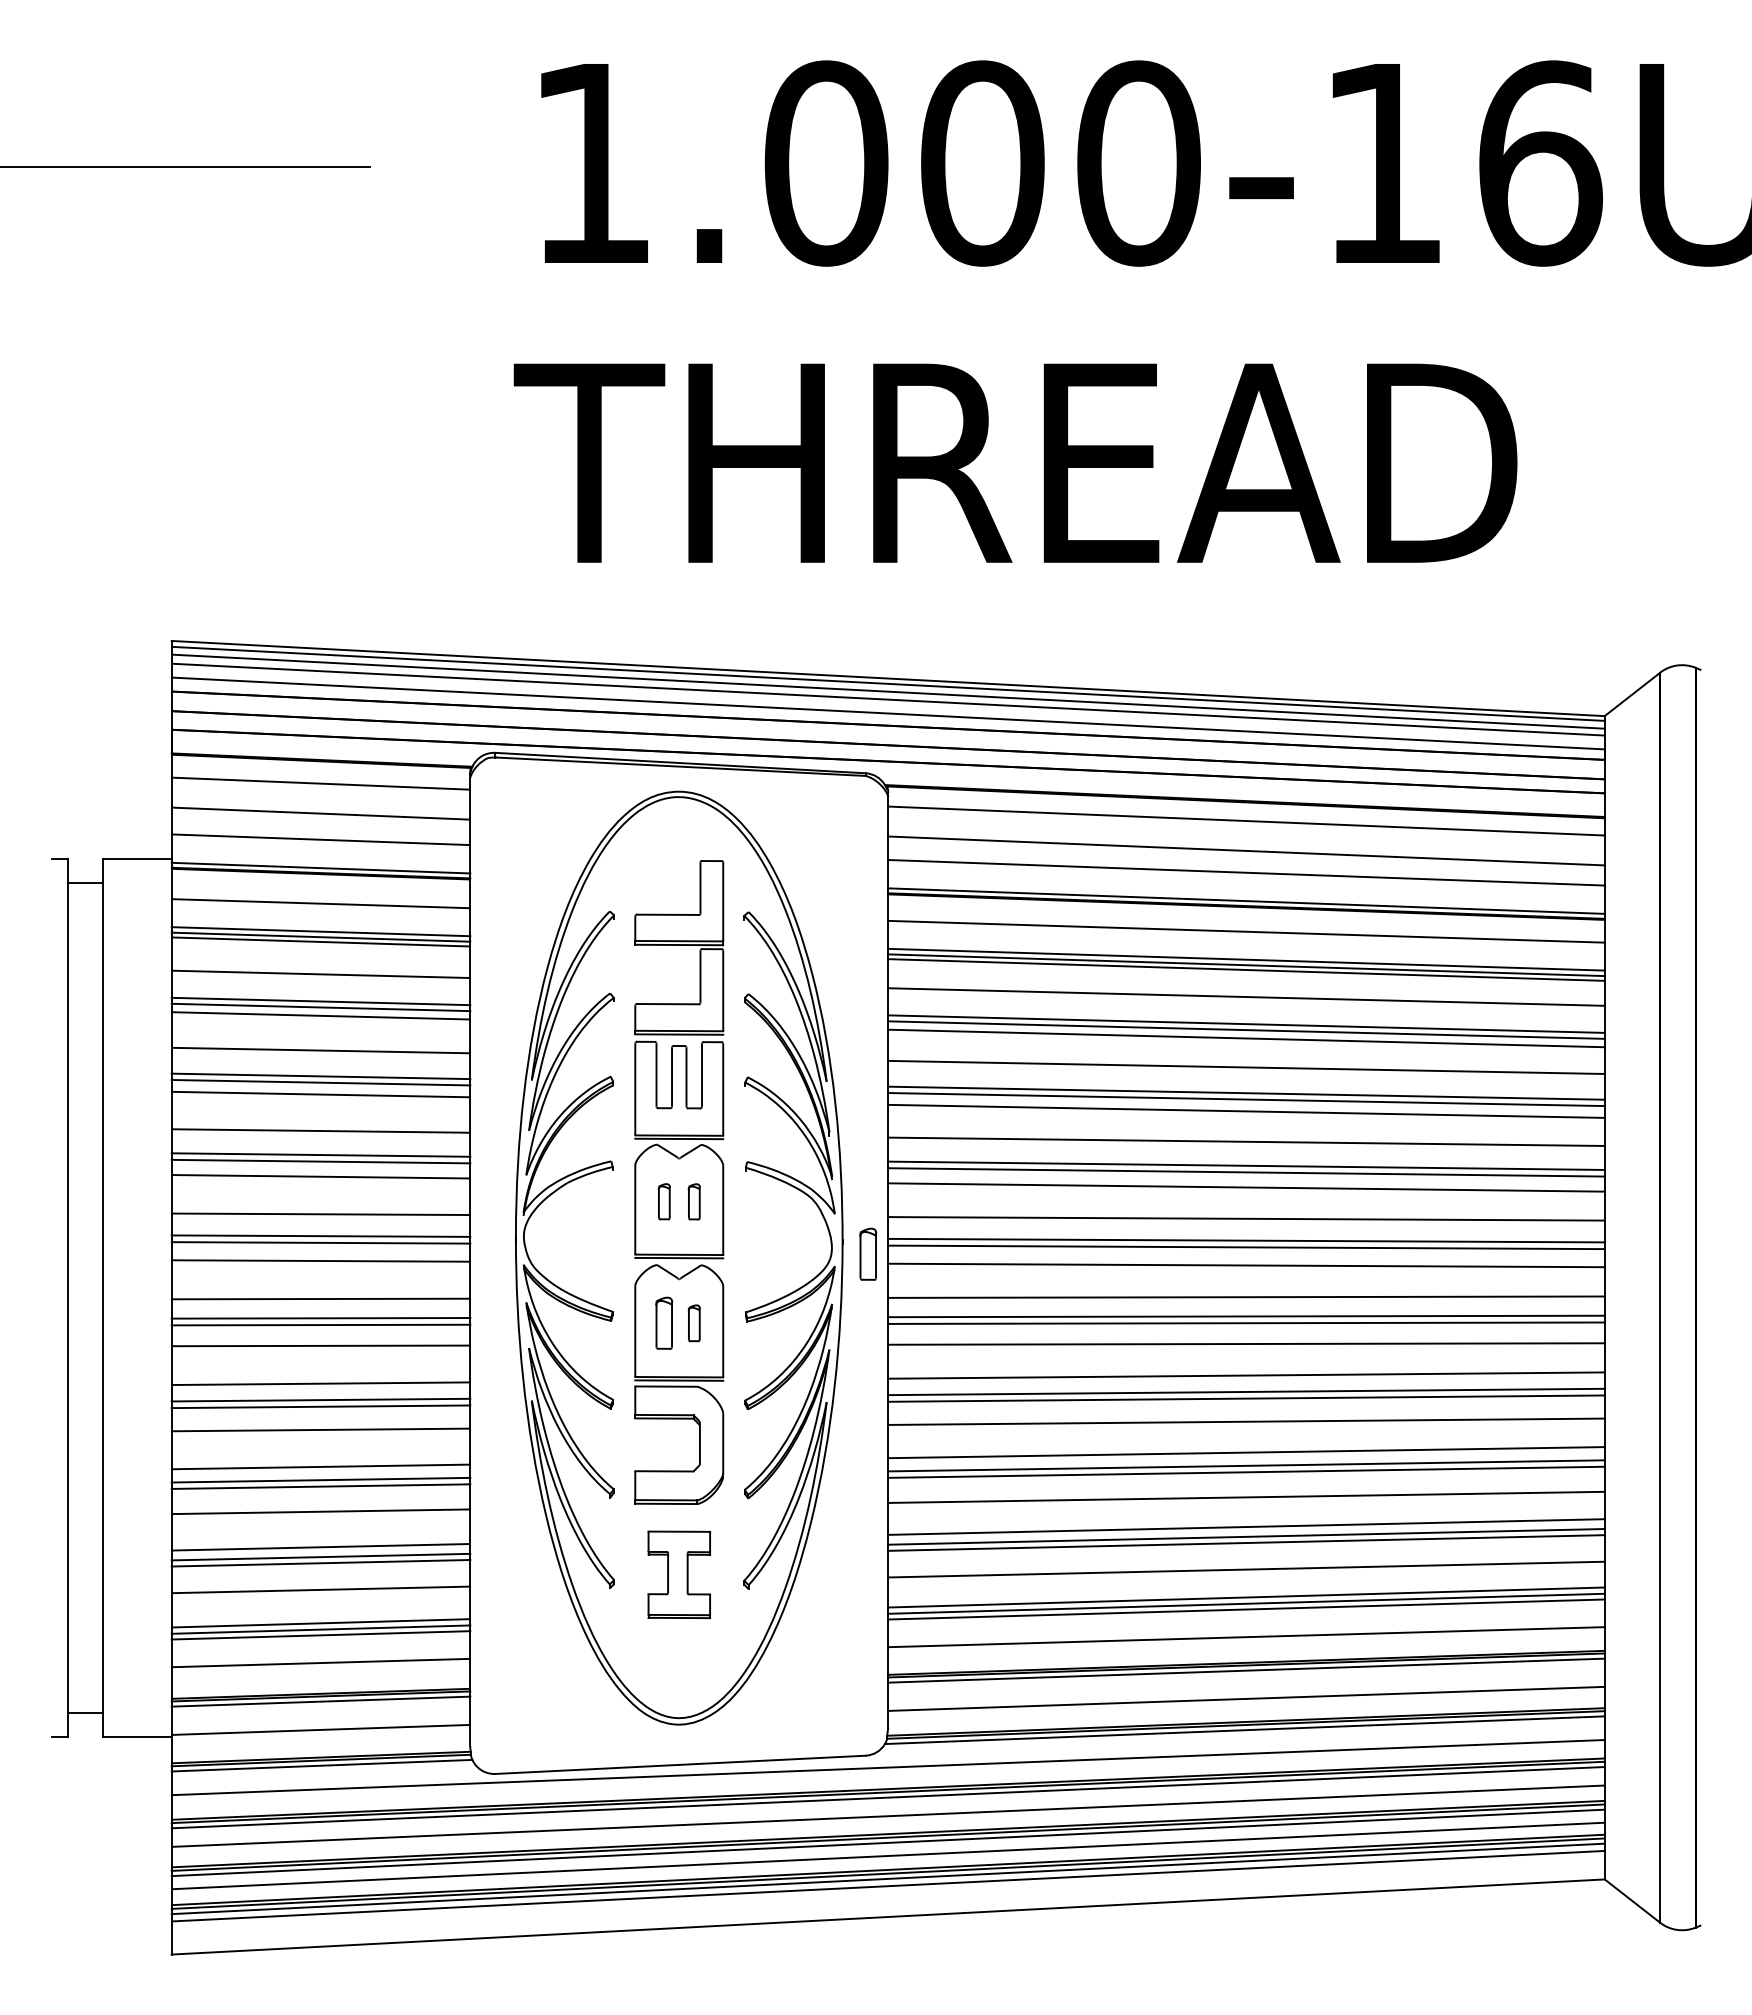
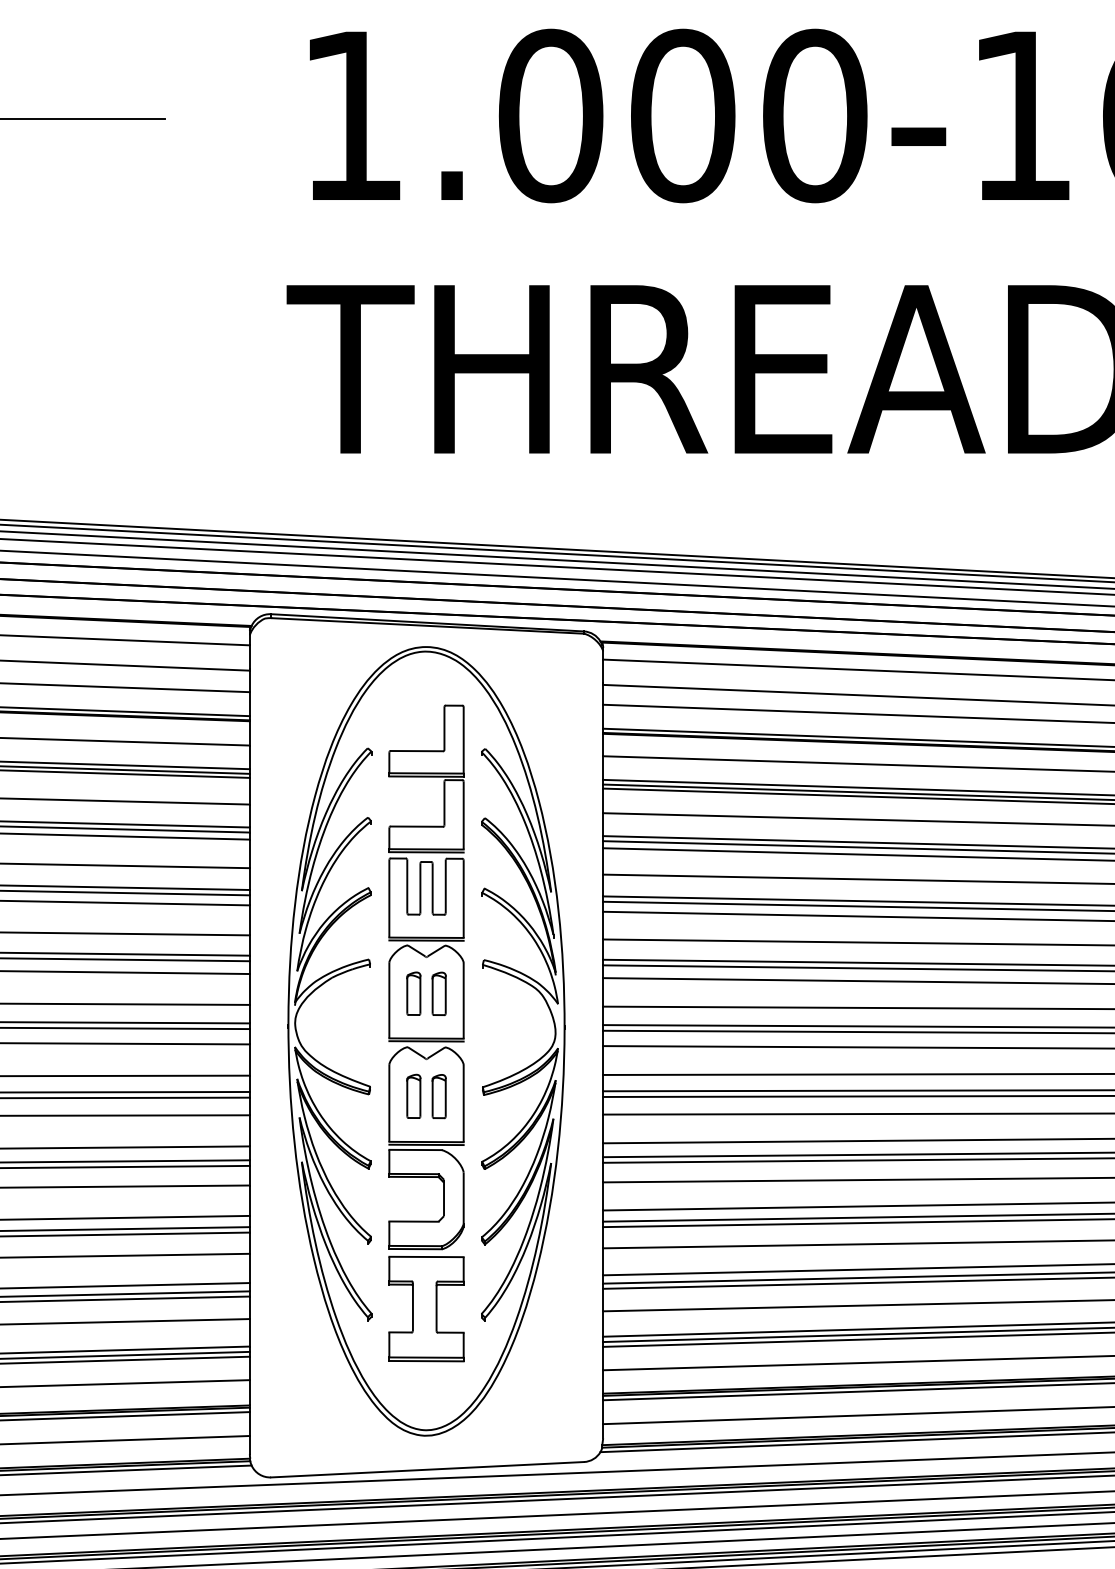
part: (664, 1201) -> (414, 993), size x1.43
part: (694, 1201) -> (439, 993), size x1.43
part: (868, 1253) -> (586, 1037), removed
part: (694, 1322) -> (439, 1095), size x1.43
part: (679, 1574) -> (426, 1308), size x1.43

